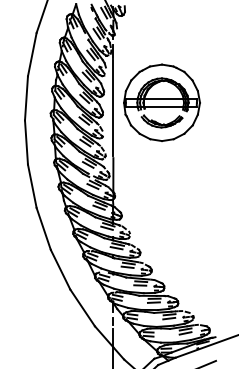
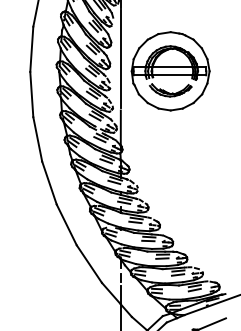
part: (161, 102) -> (170, 70), moved

